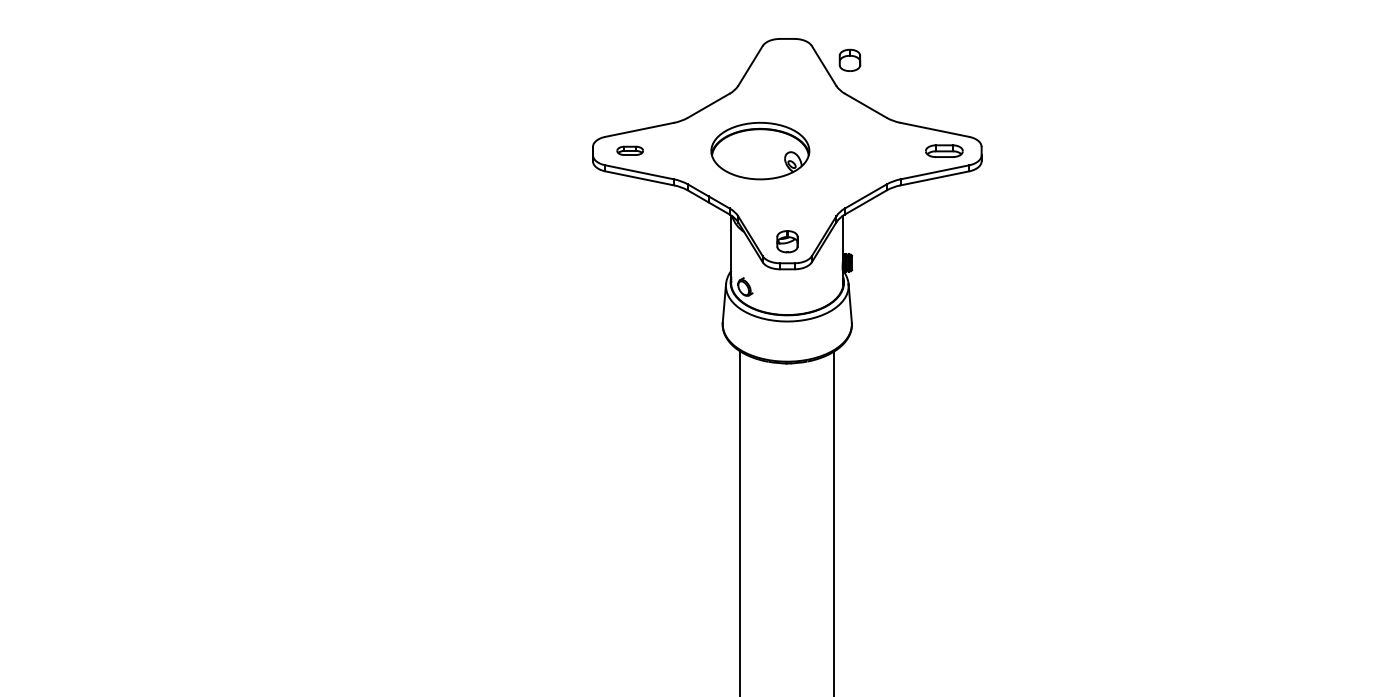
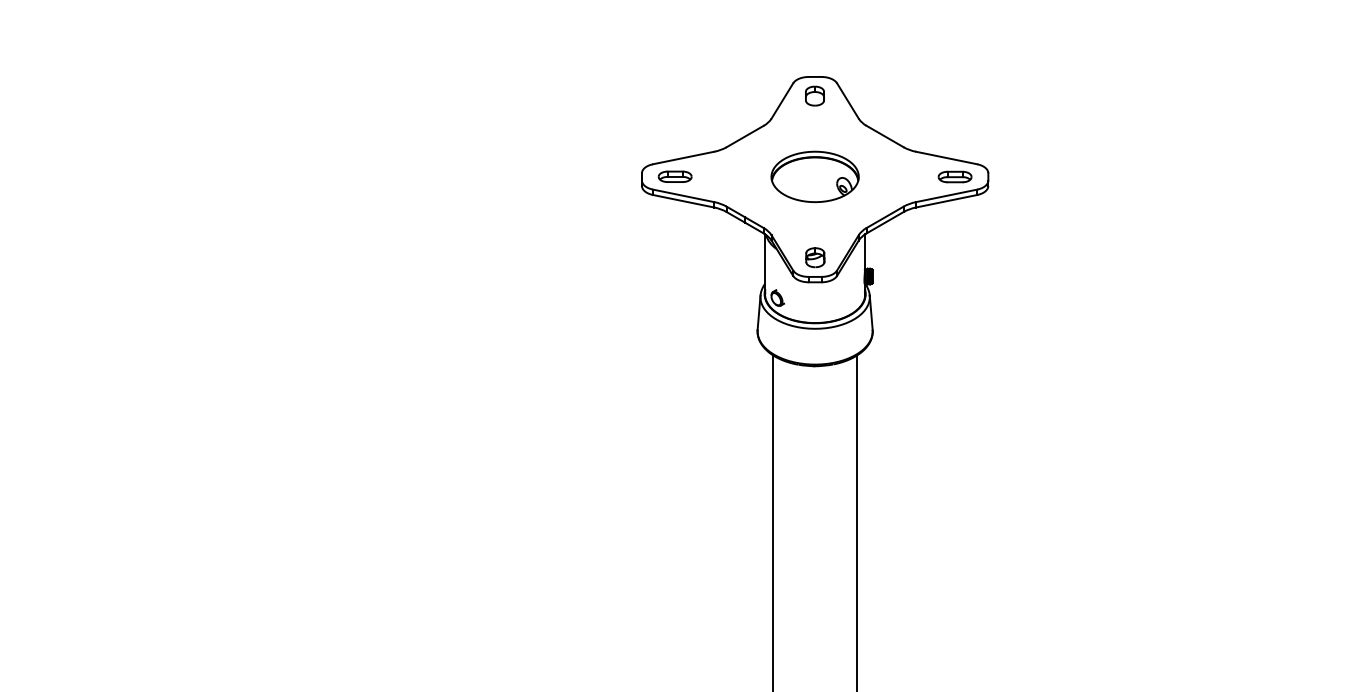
part: (849, 59) -> (814, 95), moved
part: (629, 150) -> (674, 176), size x1.43
part: (759, 150) -> (814, 176), moved

